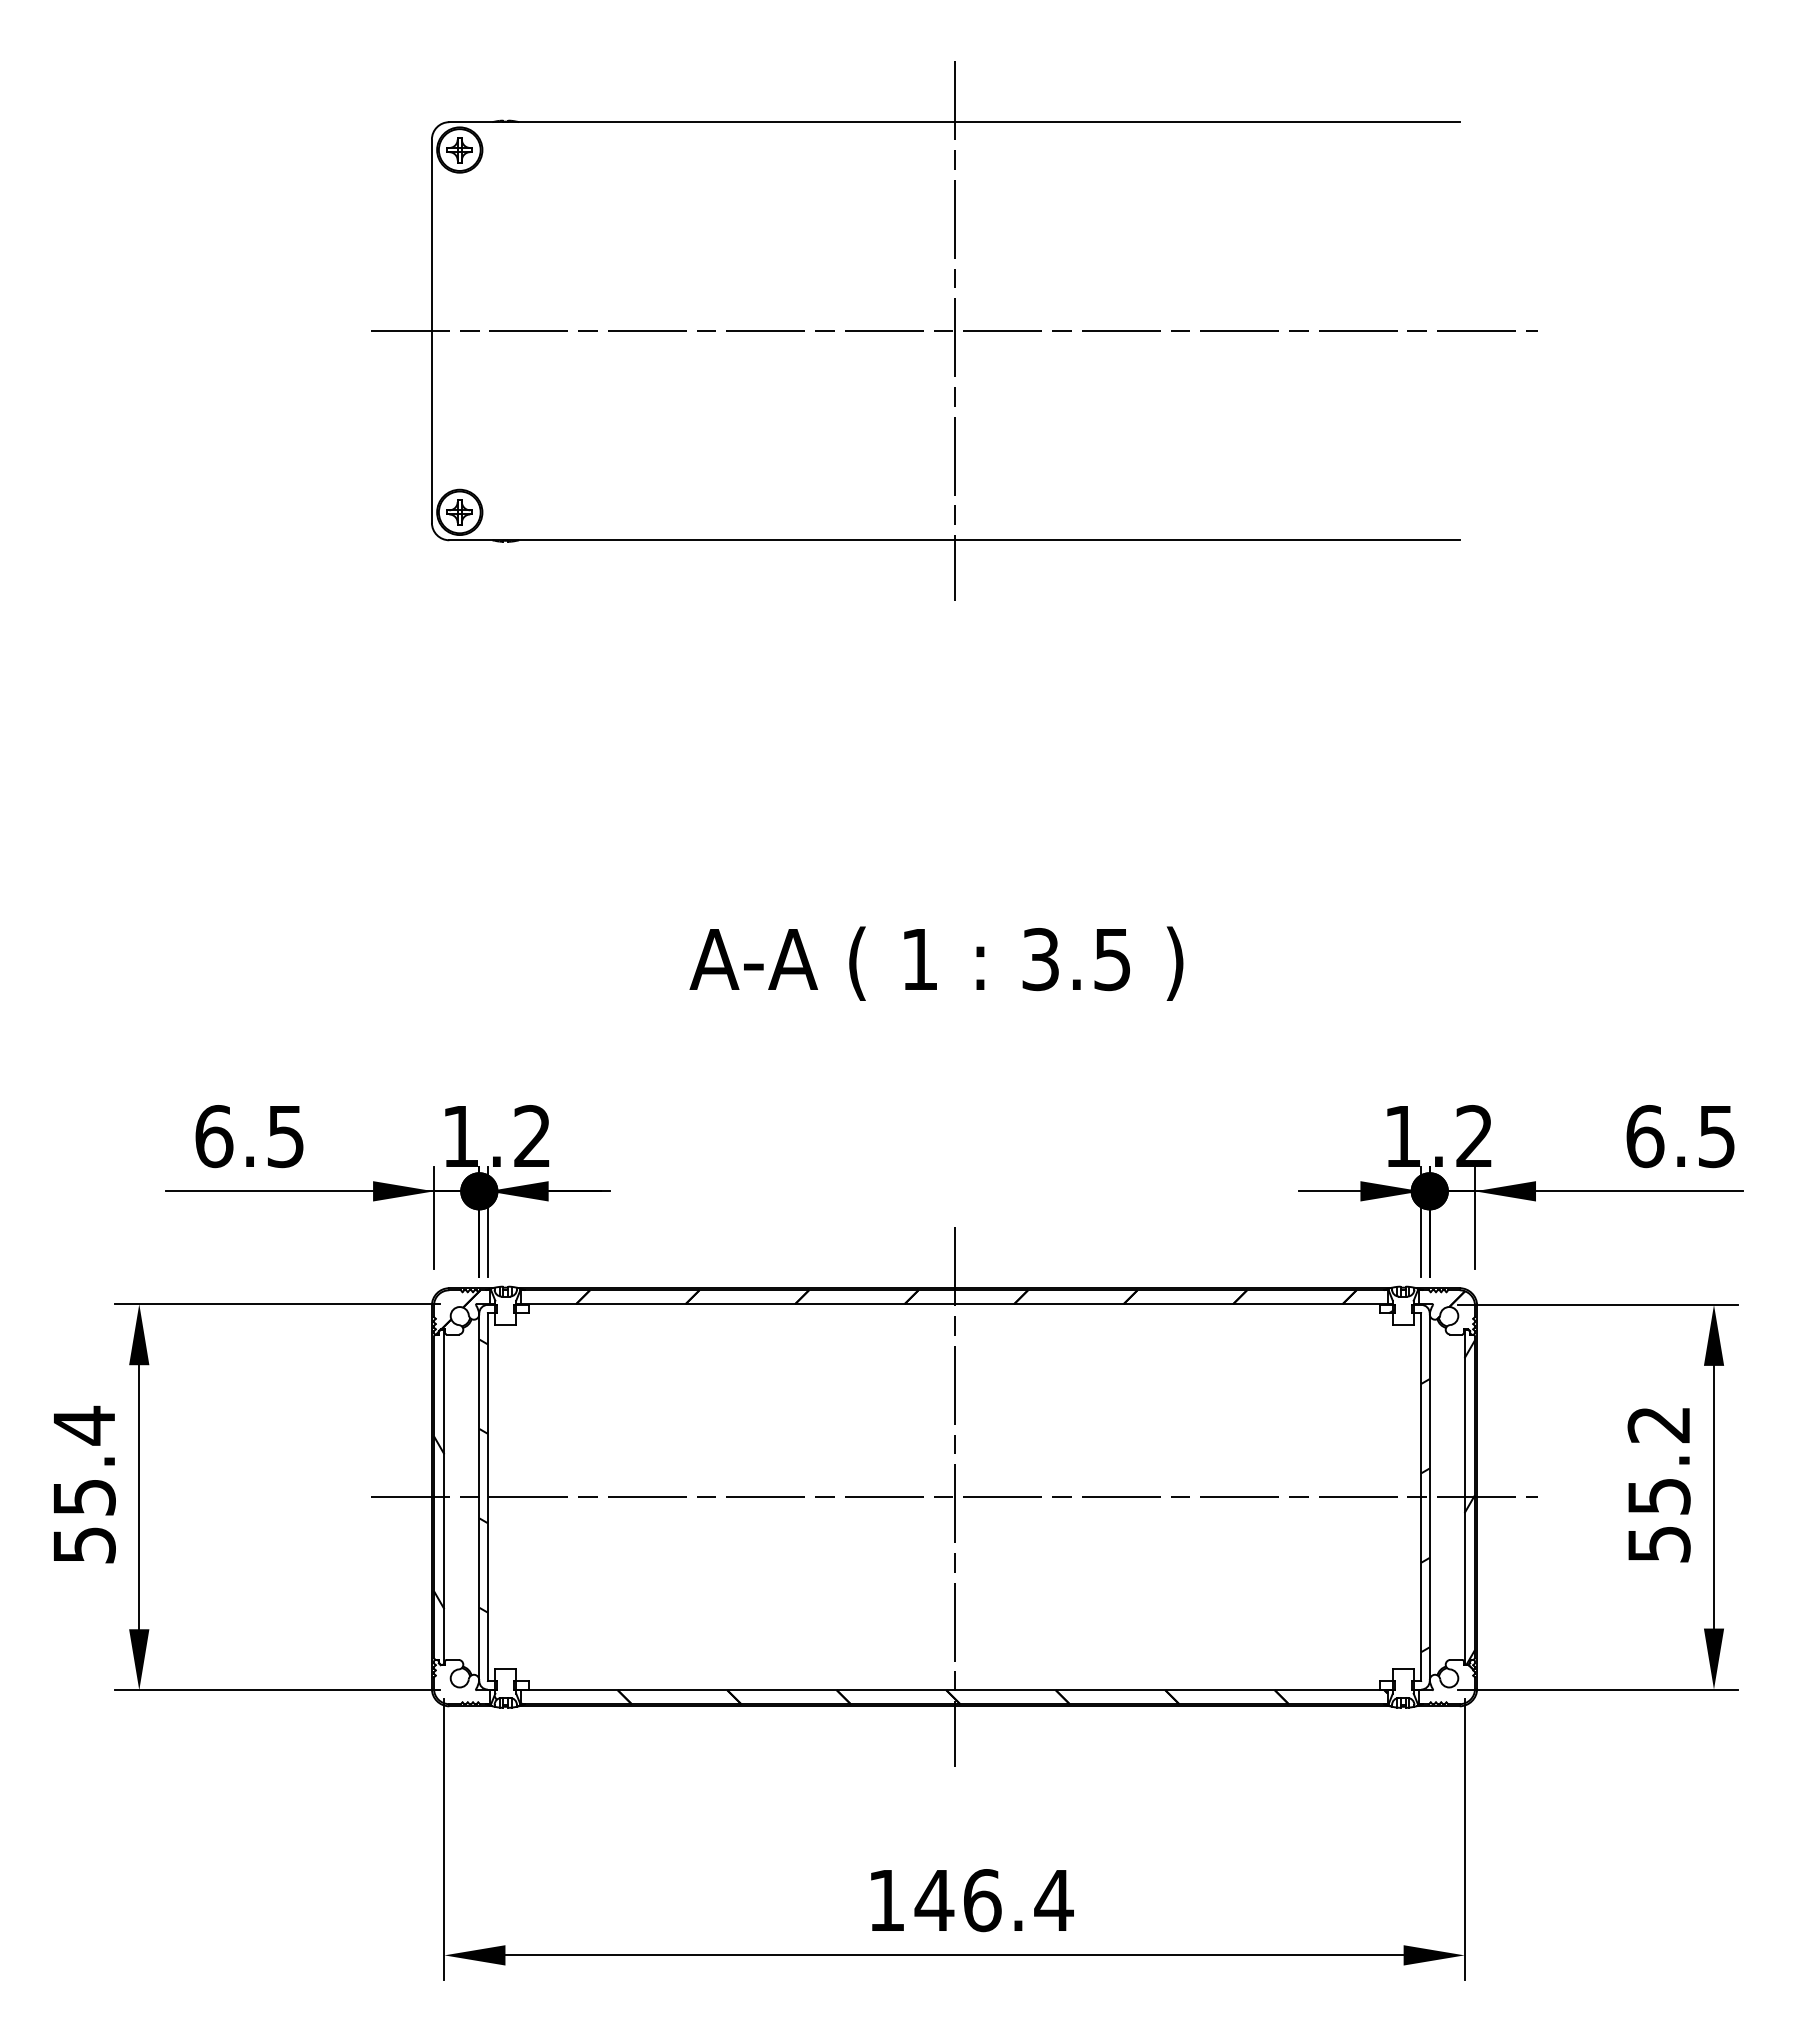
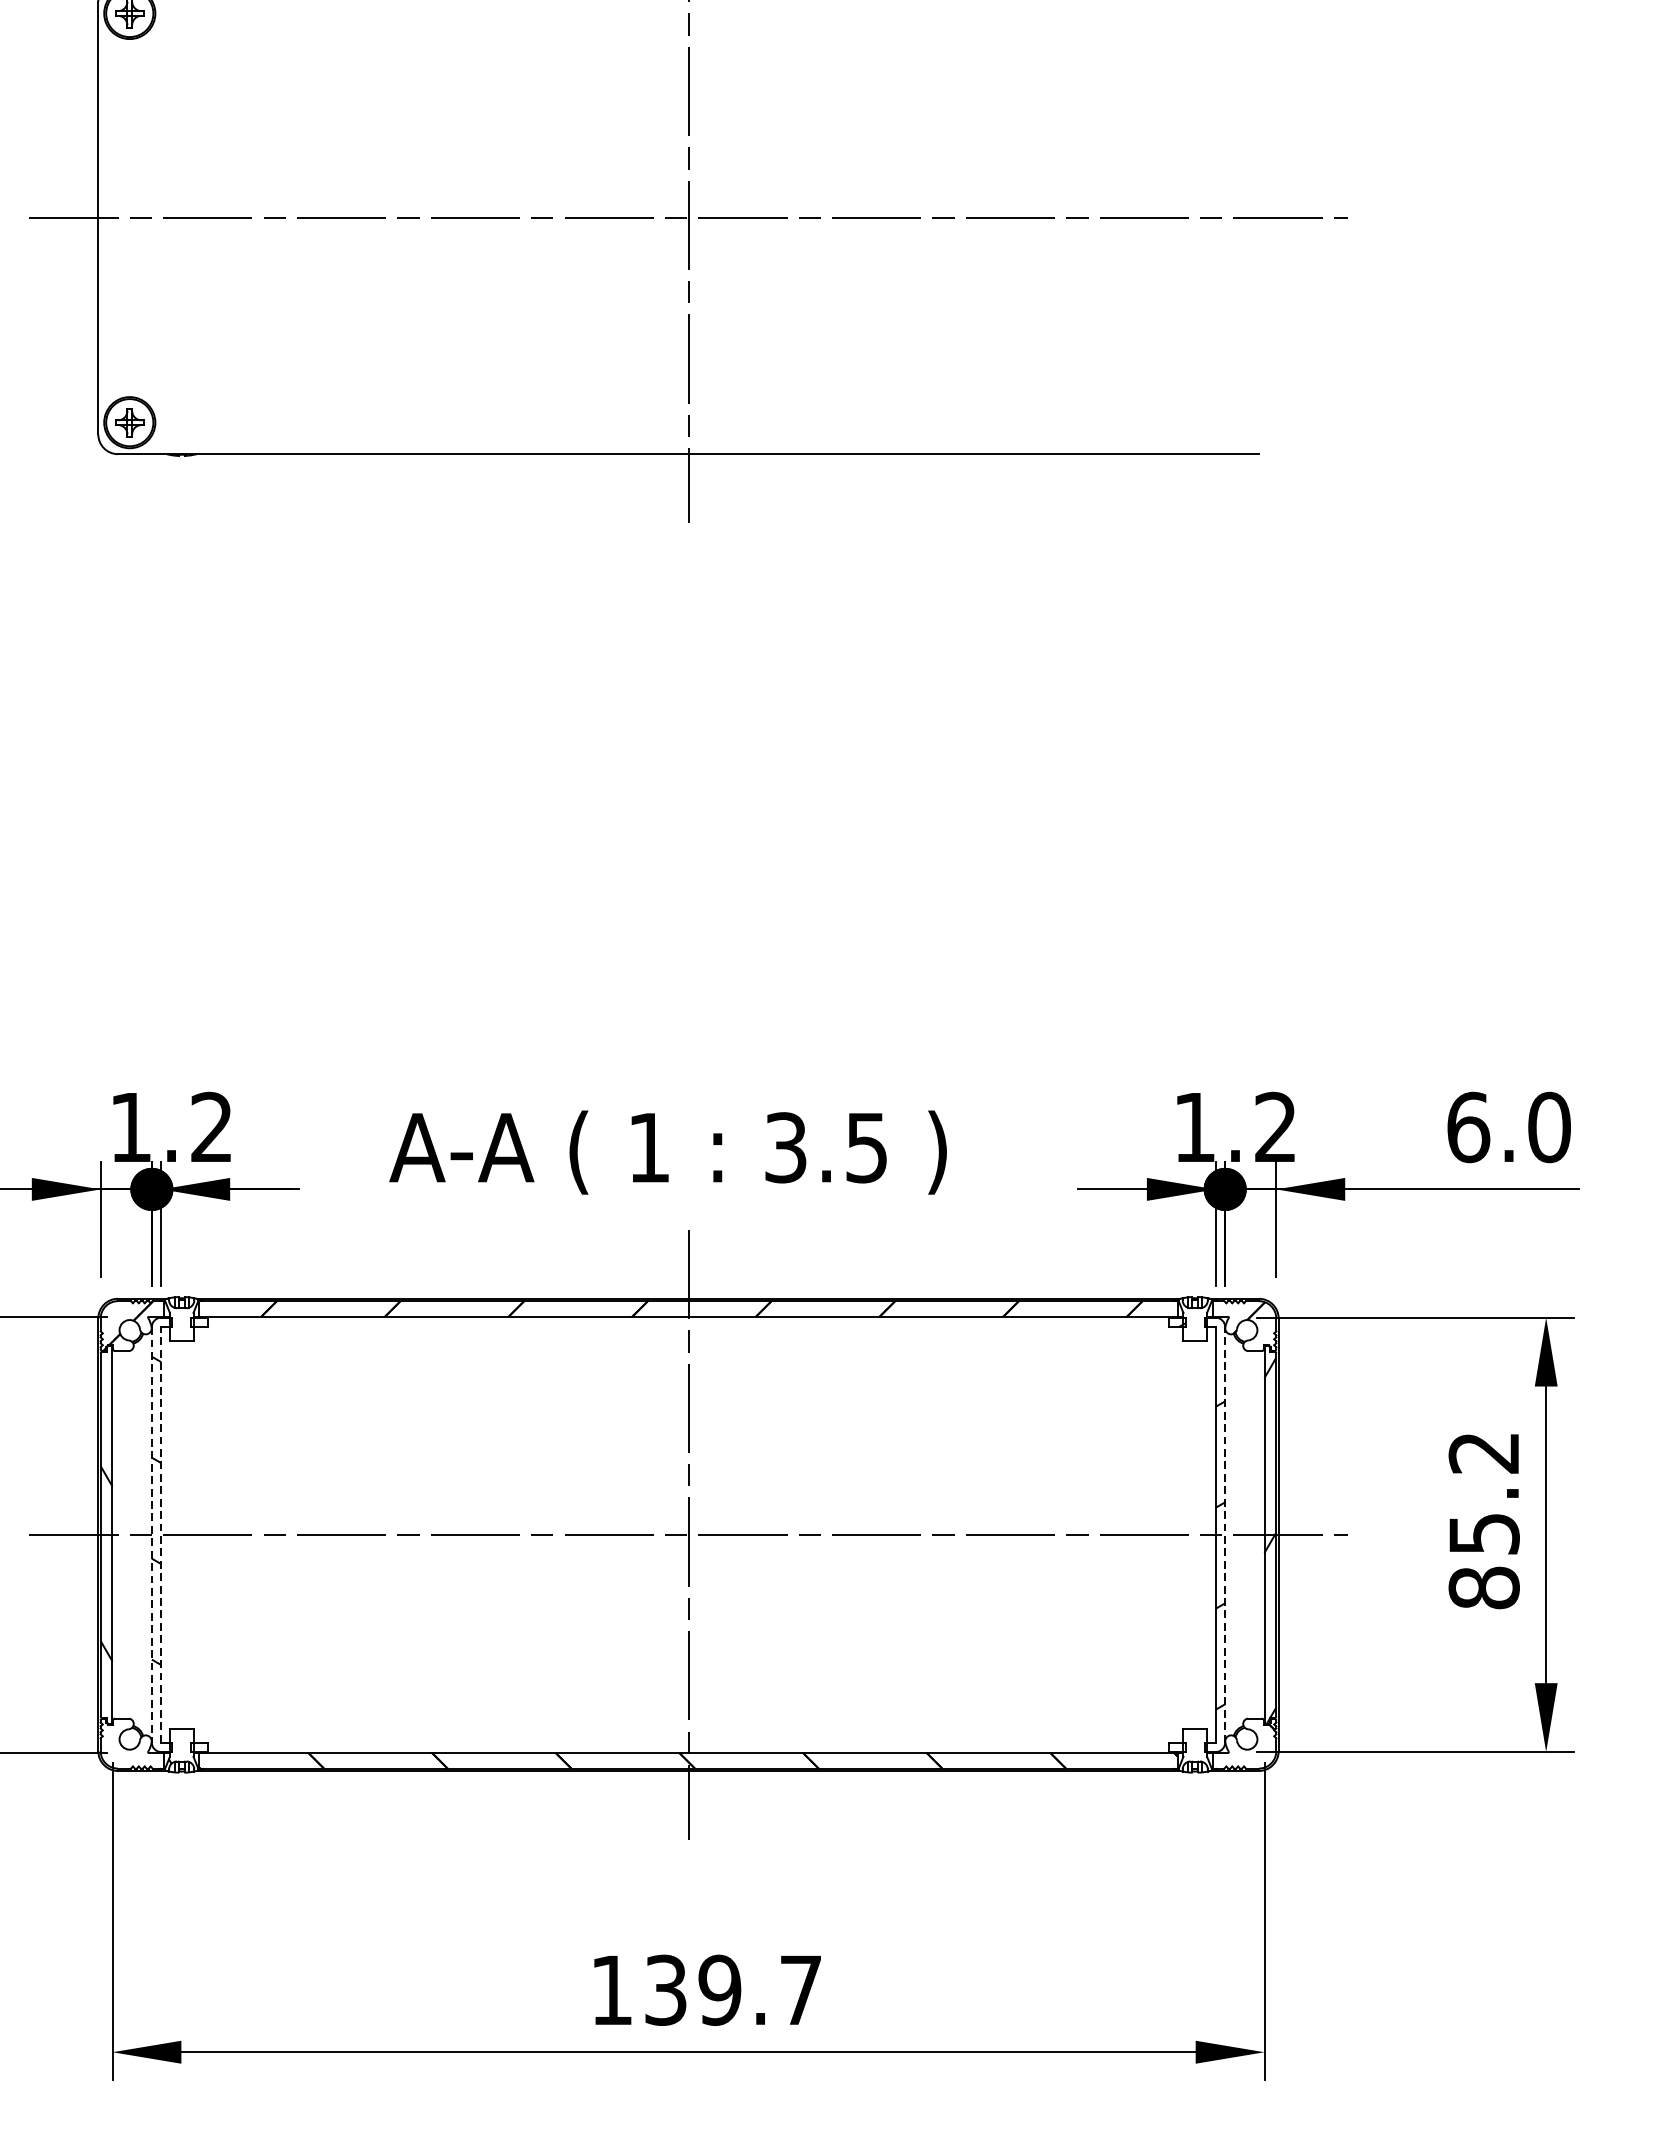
text: (936, 963) -> (668, 1152), moved
text: (1716, 1136) -> (1549, 1127), 6.5 -> 6.0
line: (479, 1497) -> (152, 1535), solid -> dashed
line: (487, 1497) -> (161, 1535), solid -> dashed
line: (1429, 1497) -> (1224, 1535), solid -> dashed
text: (1658, 1544) -> (1483, 1588), 55.2 -> 85.2
text: (993, 1900) -> (732, 1990), 146.4 -> 139.7

